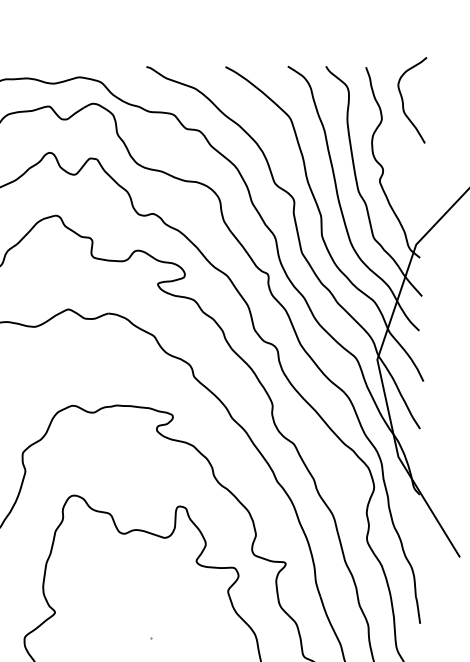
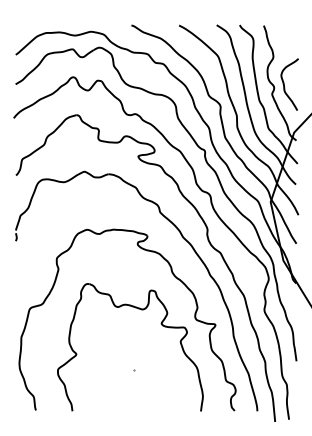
curve: (403, 100) -> (284, 84), moved

